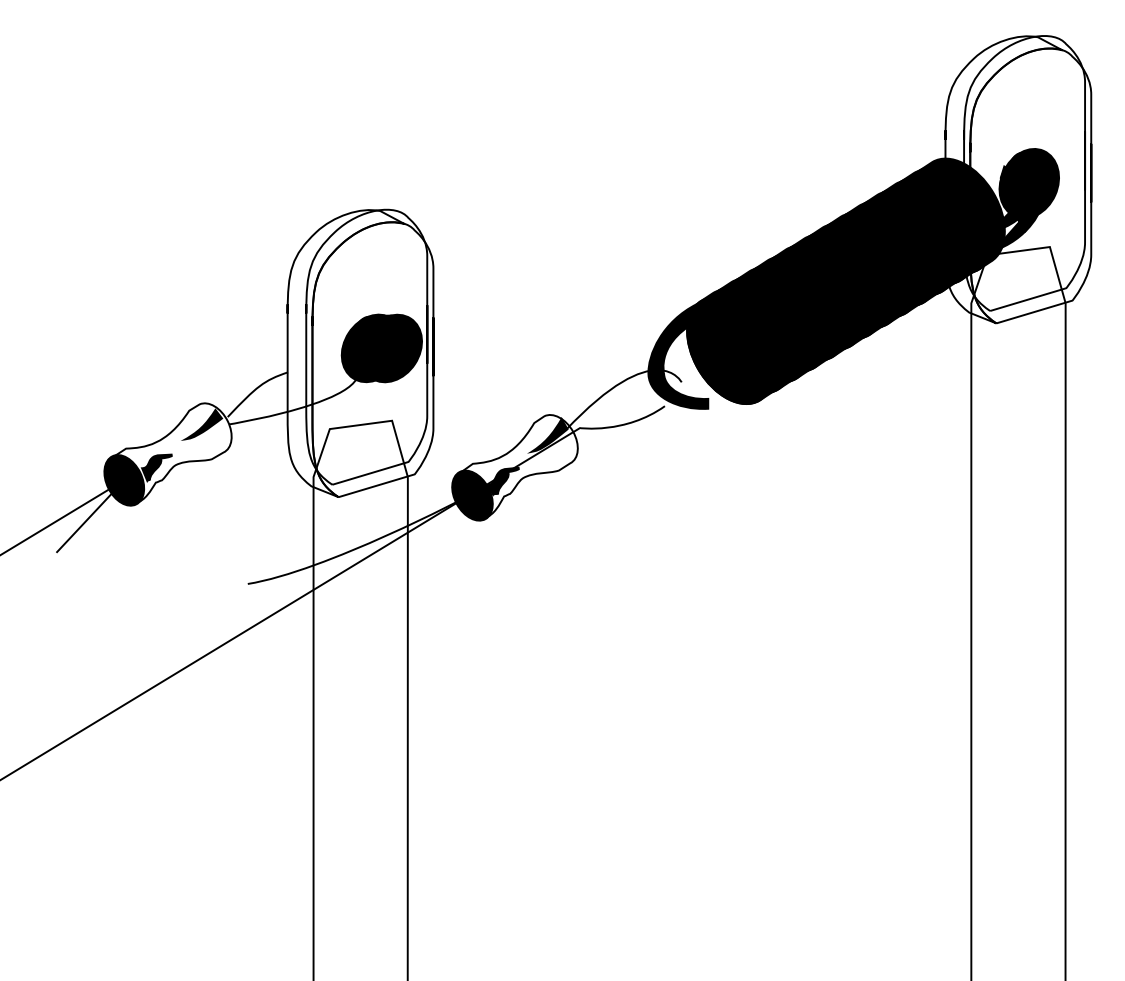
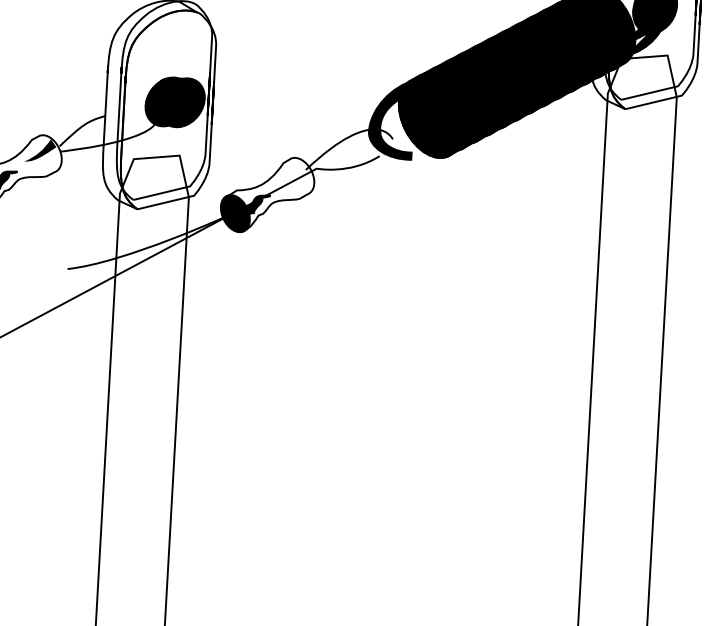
fill: (547, 435) -> (292, 172), removed

